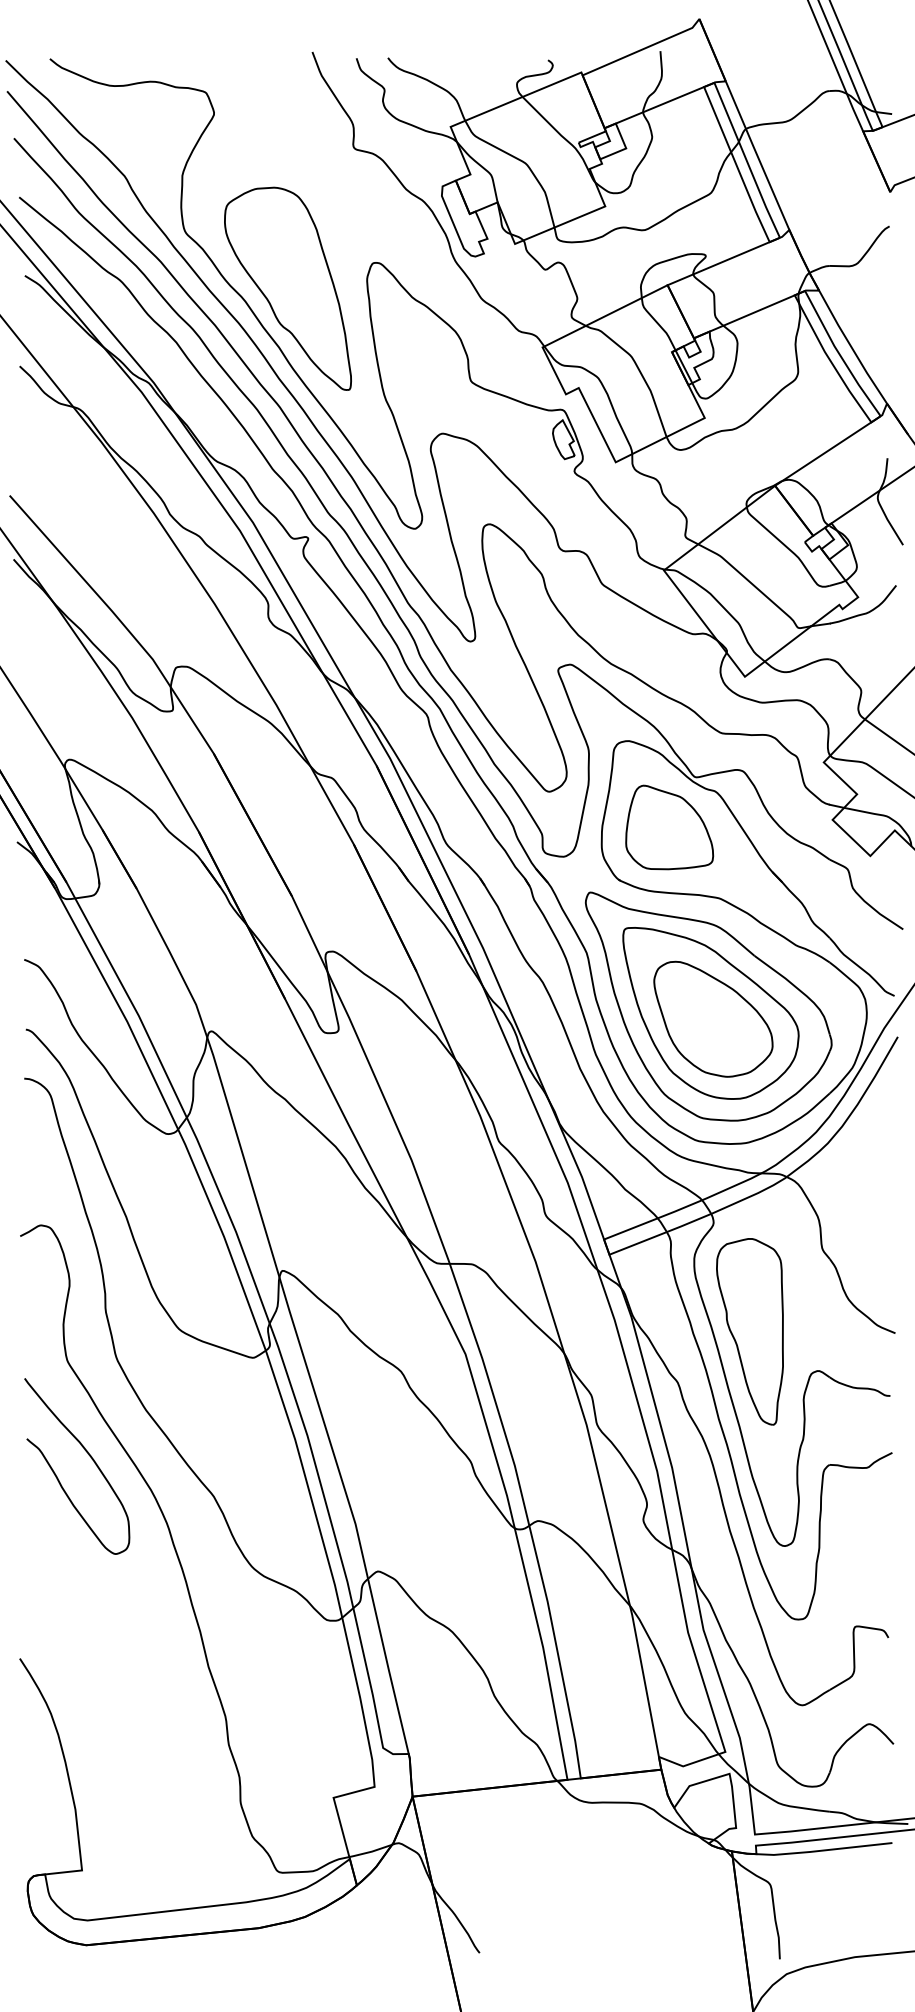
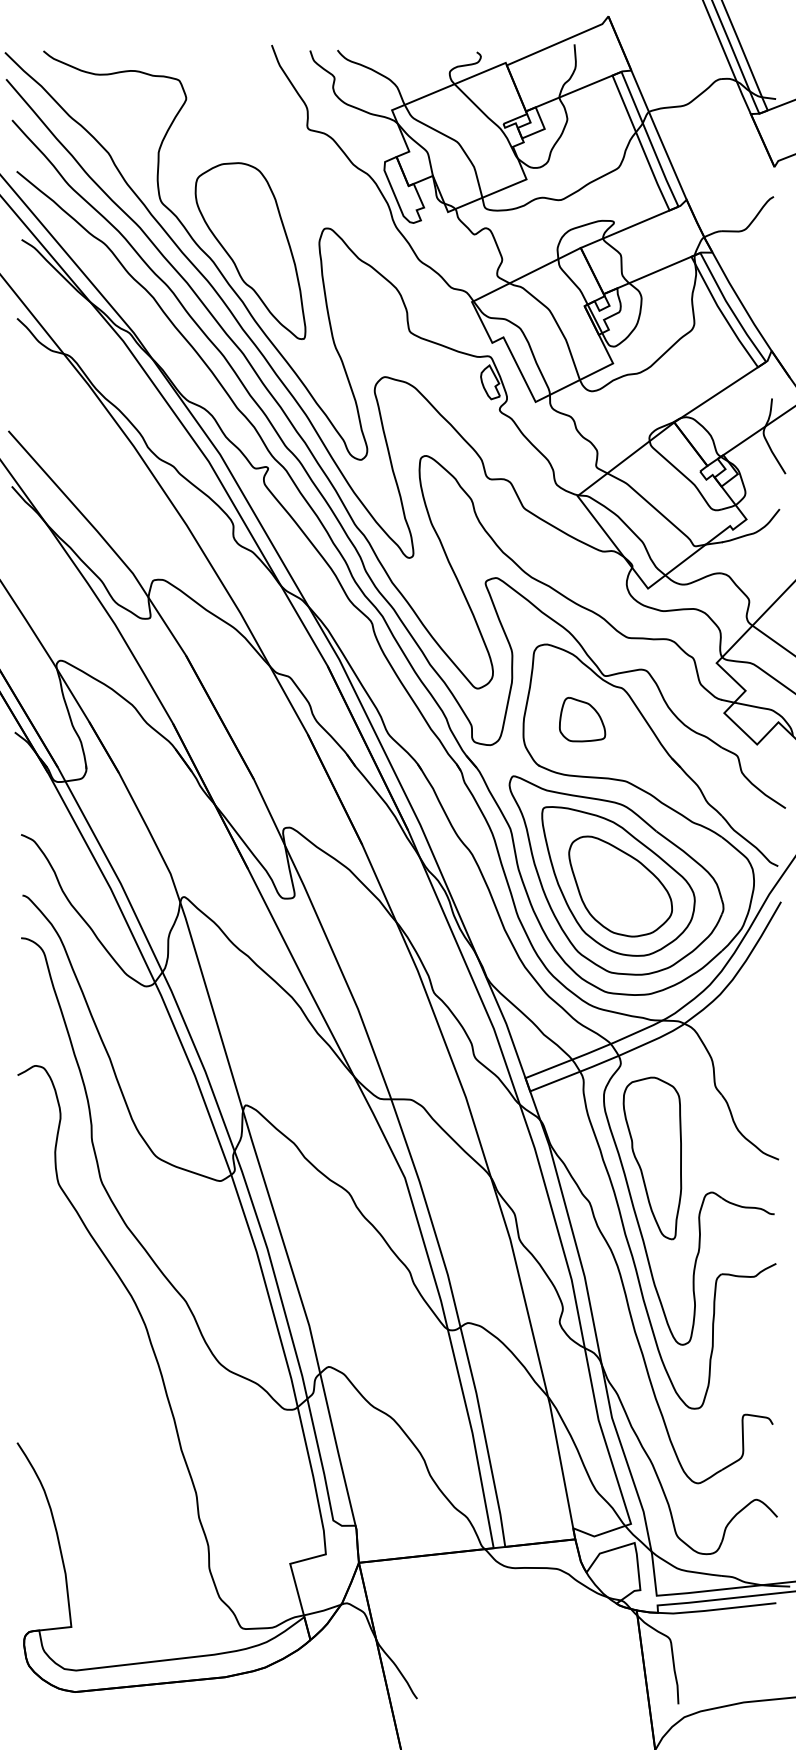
part: (669, 827) -> (582, 719), size x0.6
curve: (91, 1459) -> (79, 1269), removed

